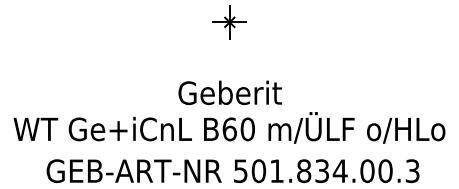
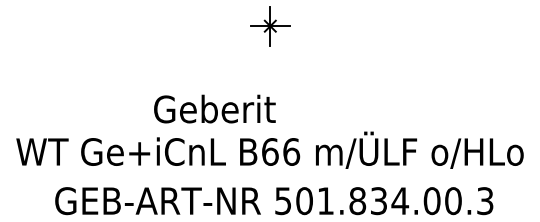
text: (229, 92) -> (214, 108), moved
text: (247, 128) -> (291, 151), B60 -> B66

